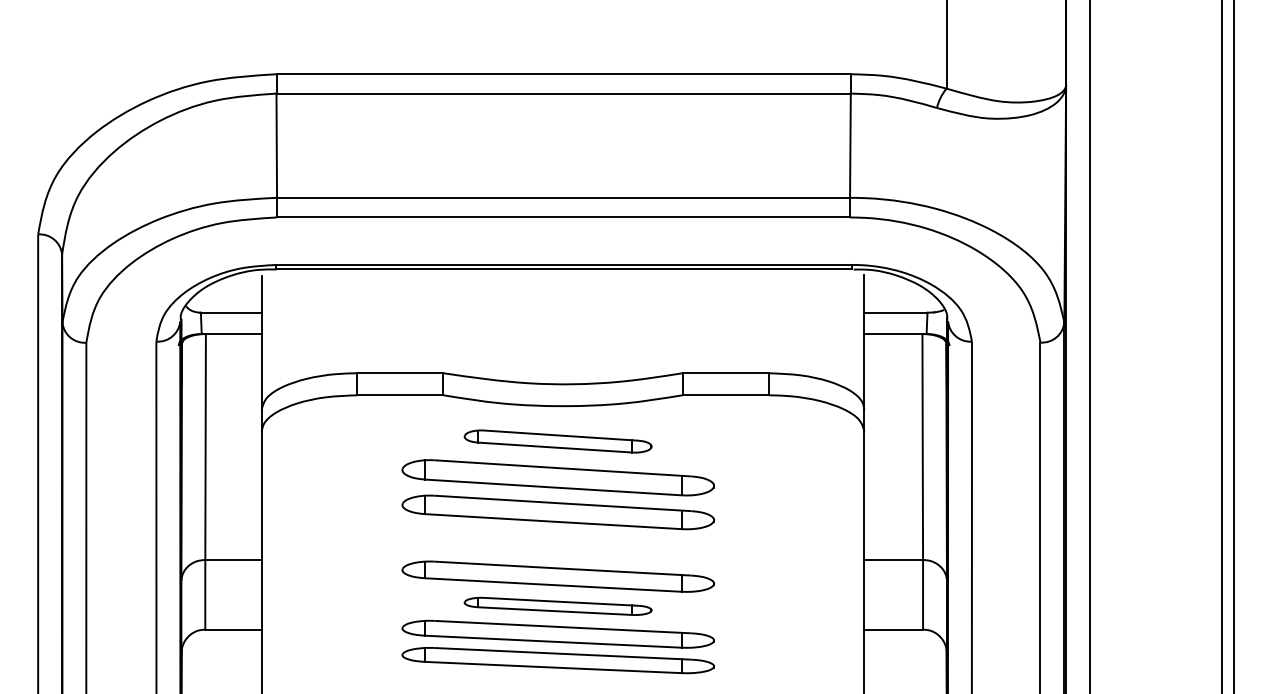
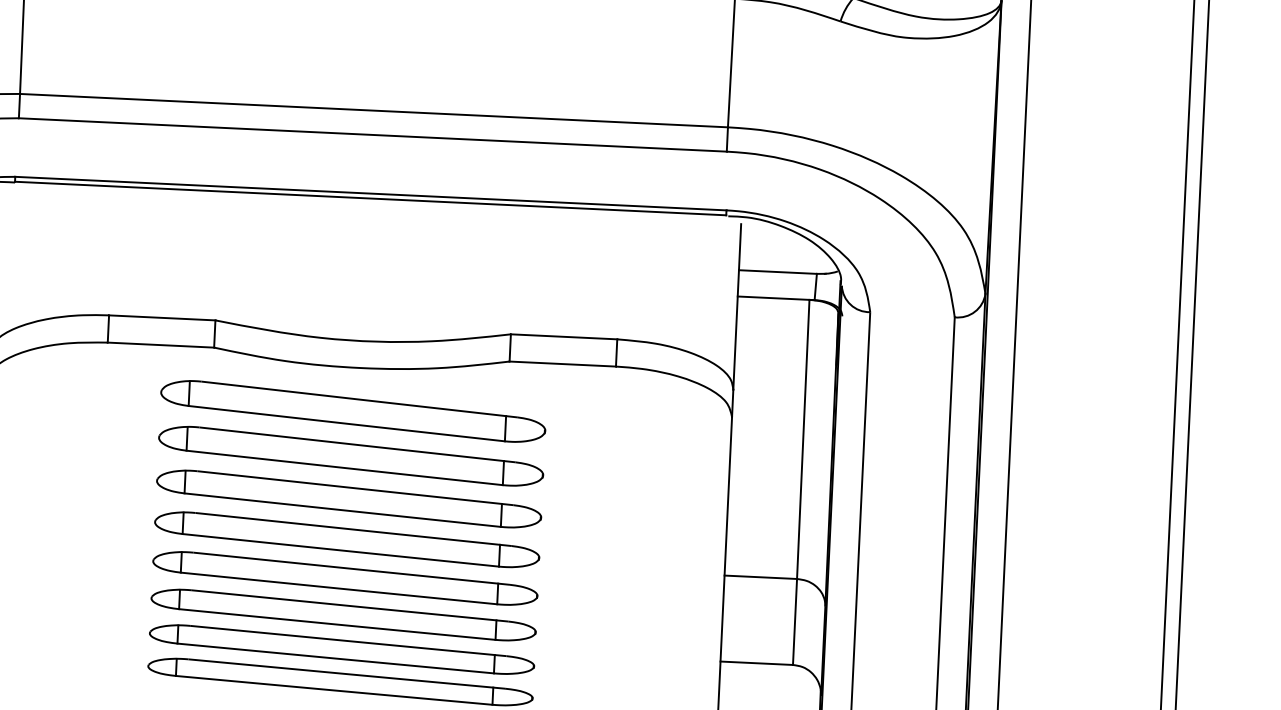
part: (557, 441) -> (352, 411), size x1.67
part: (557, 545) -> (346, 539), added
part: (557, 606) -> (342, 615), size x1.67

